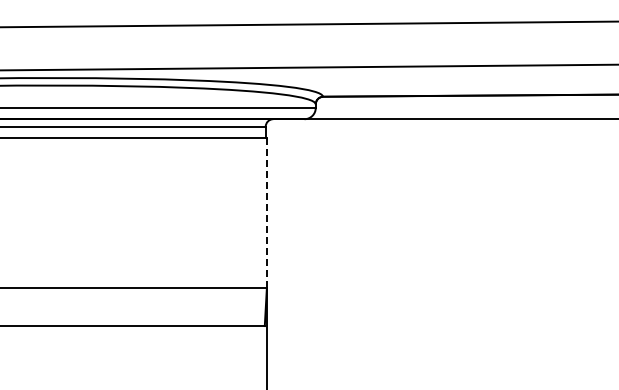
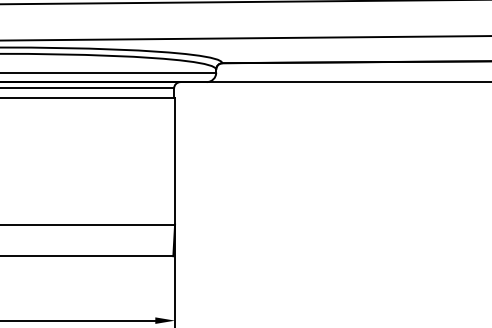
line: (266, 212) -> (174, 160), dashed -> solid

